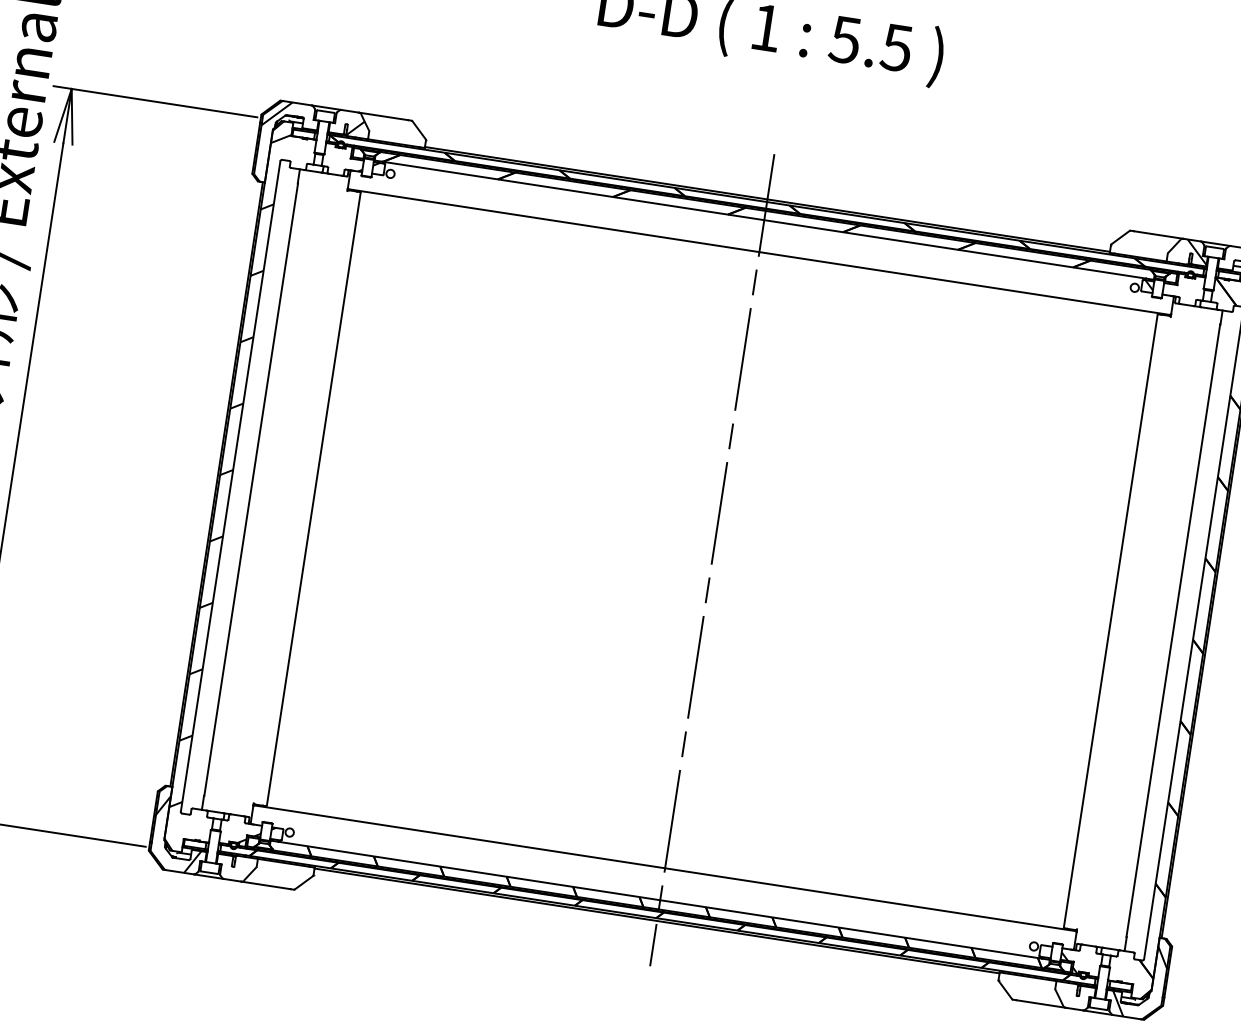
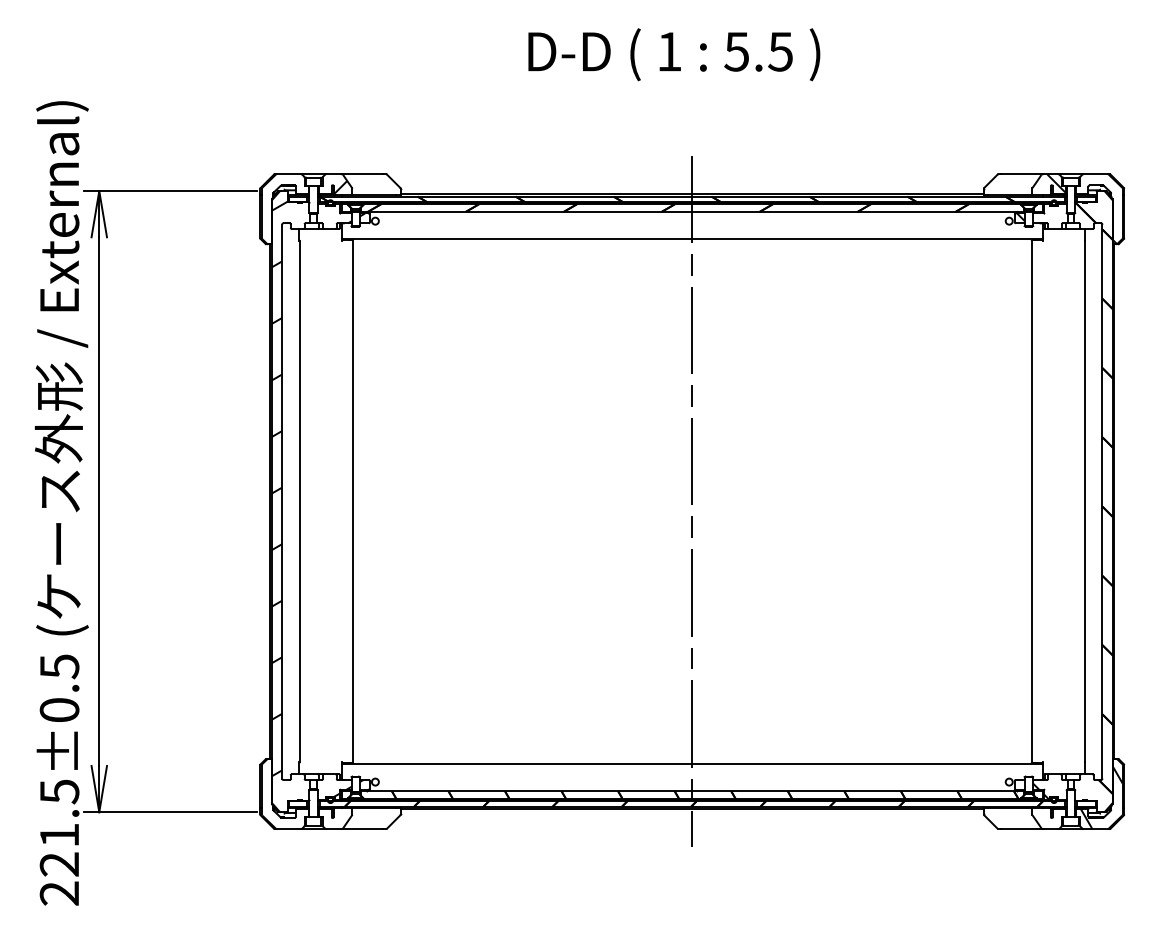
hatch: (276, 113) -> (272, 185), removed
hatch: (177, 833) -> (282, 797), removed

